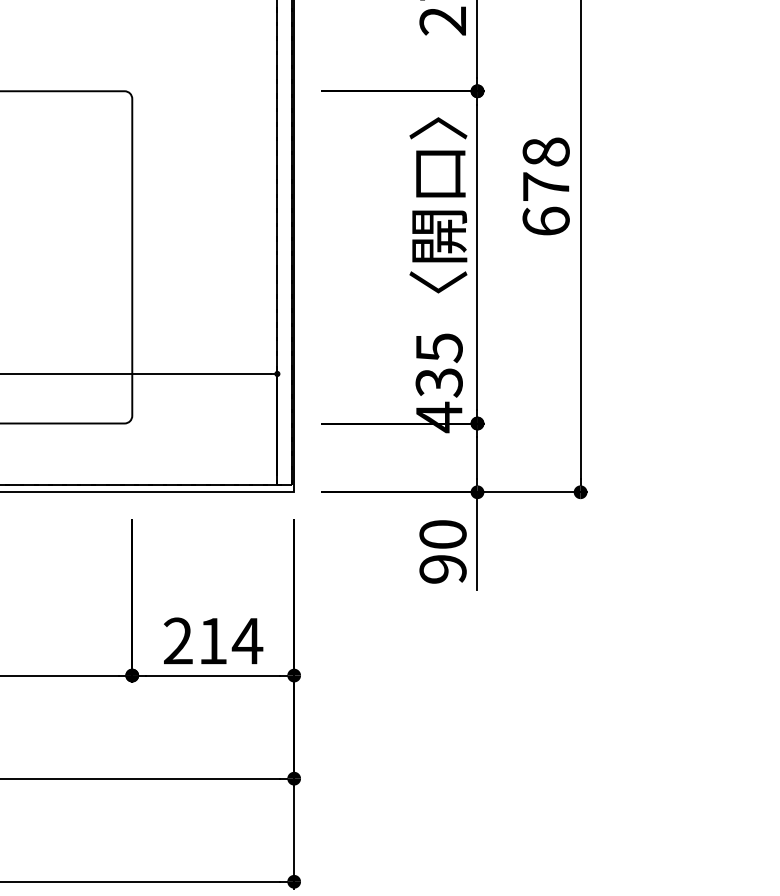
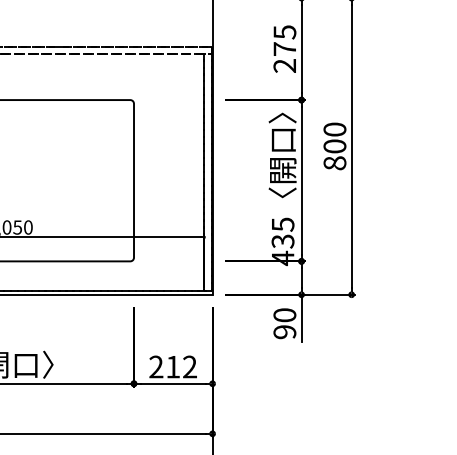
text: (545, 186) -> (334, 146), 678 -> 800
text: (246, 640) -> (189, 366), 214 -> 212

